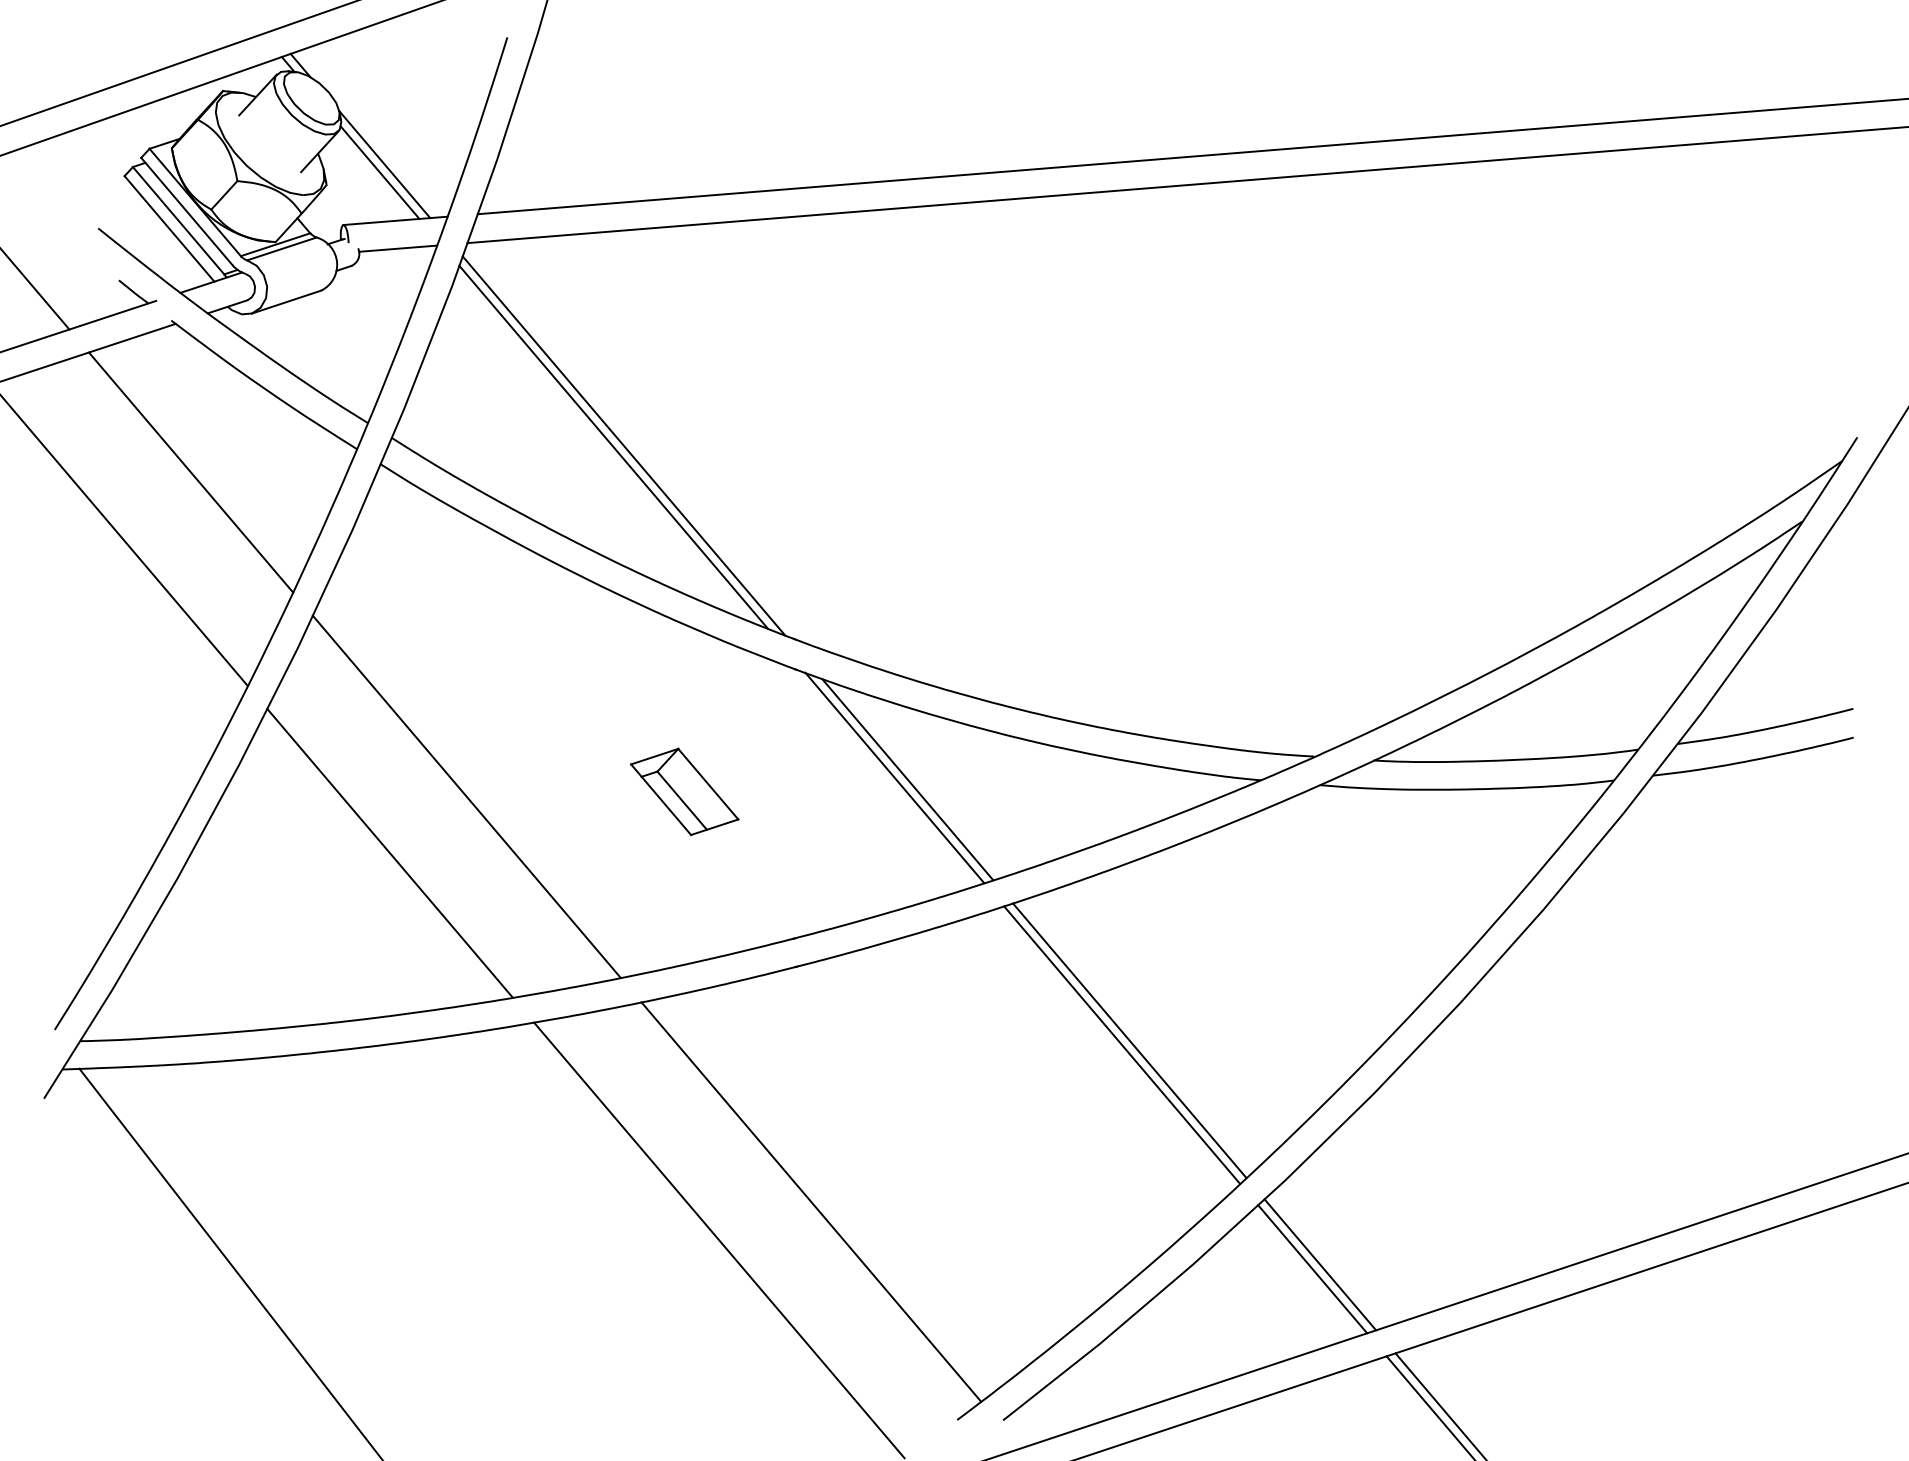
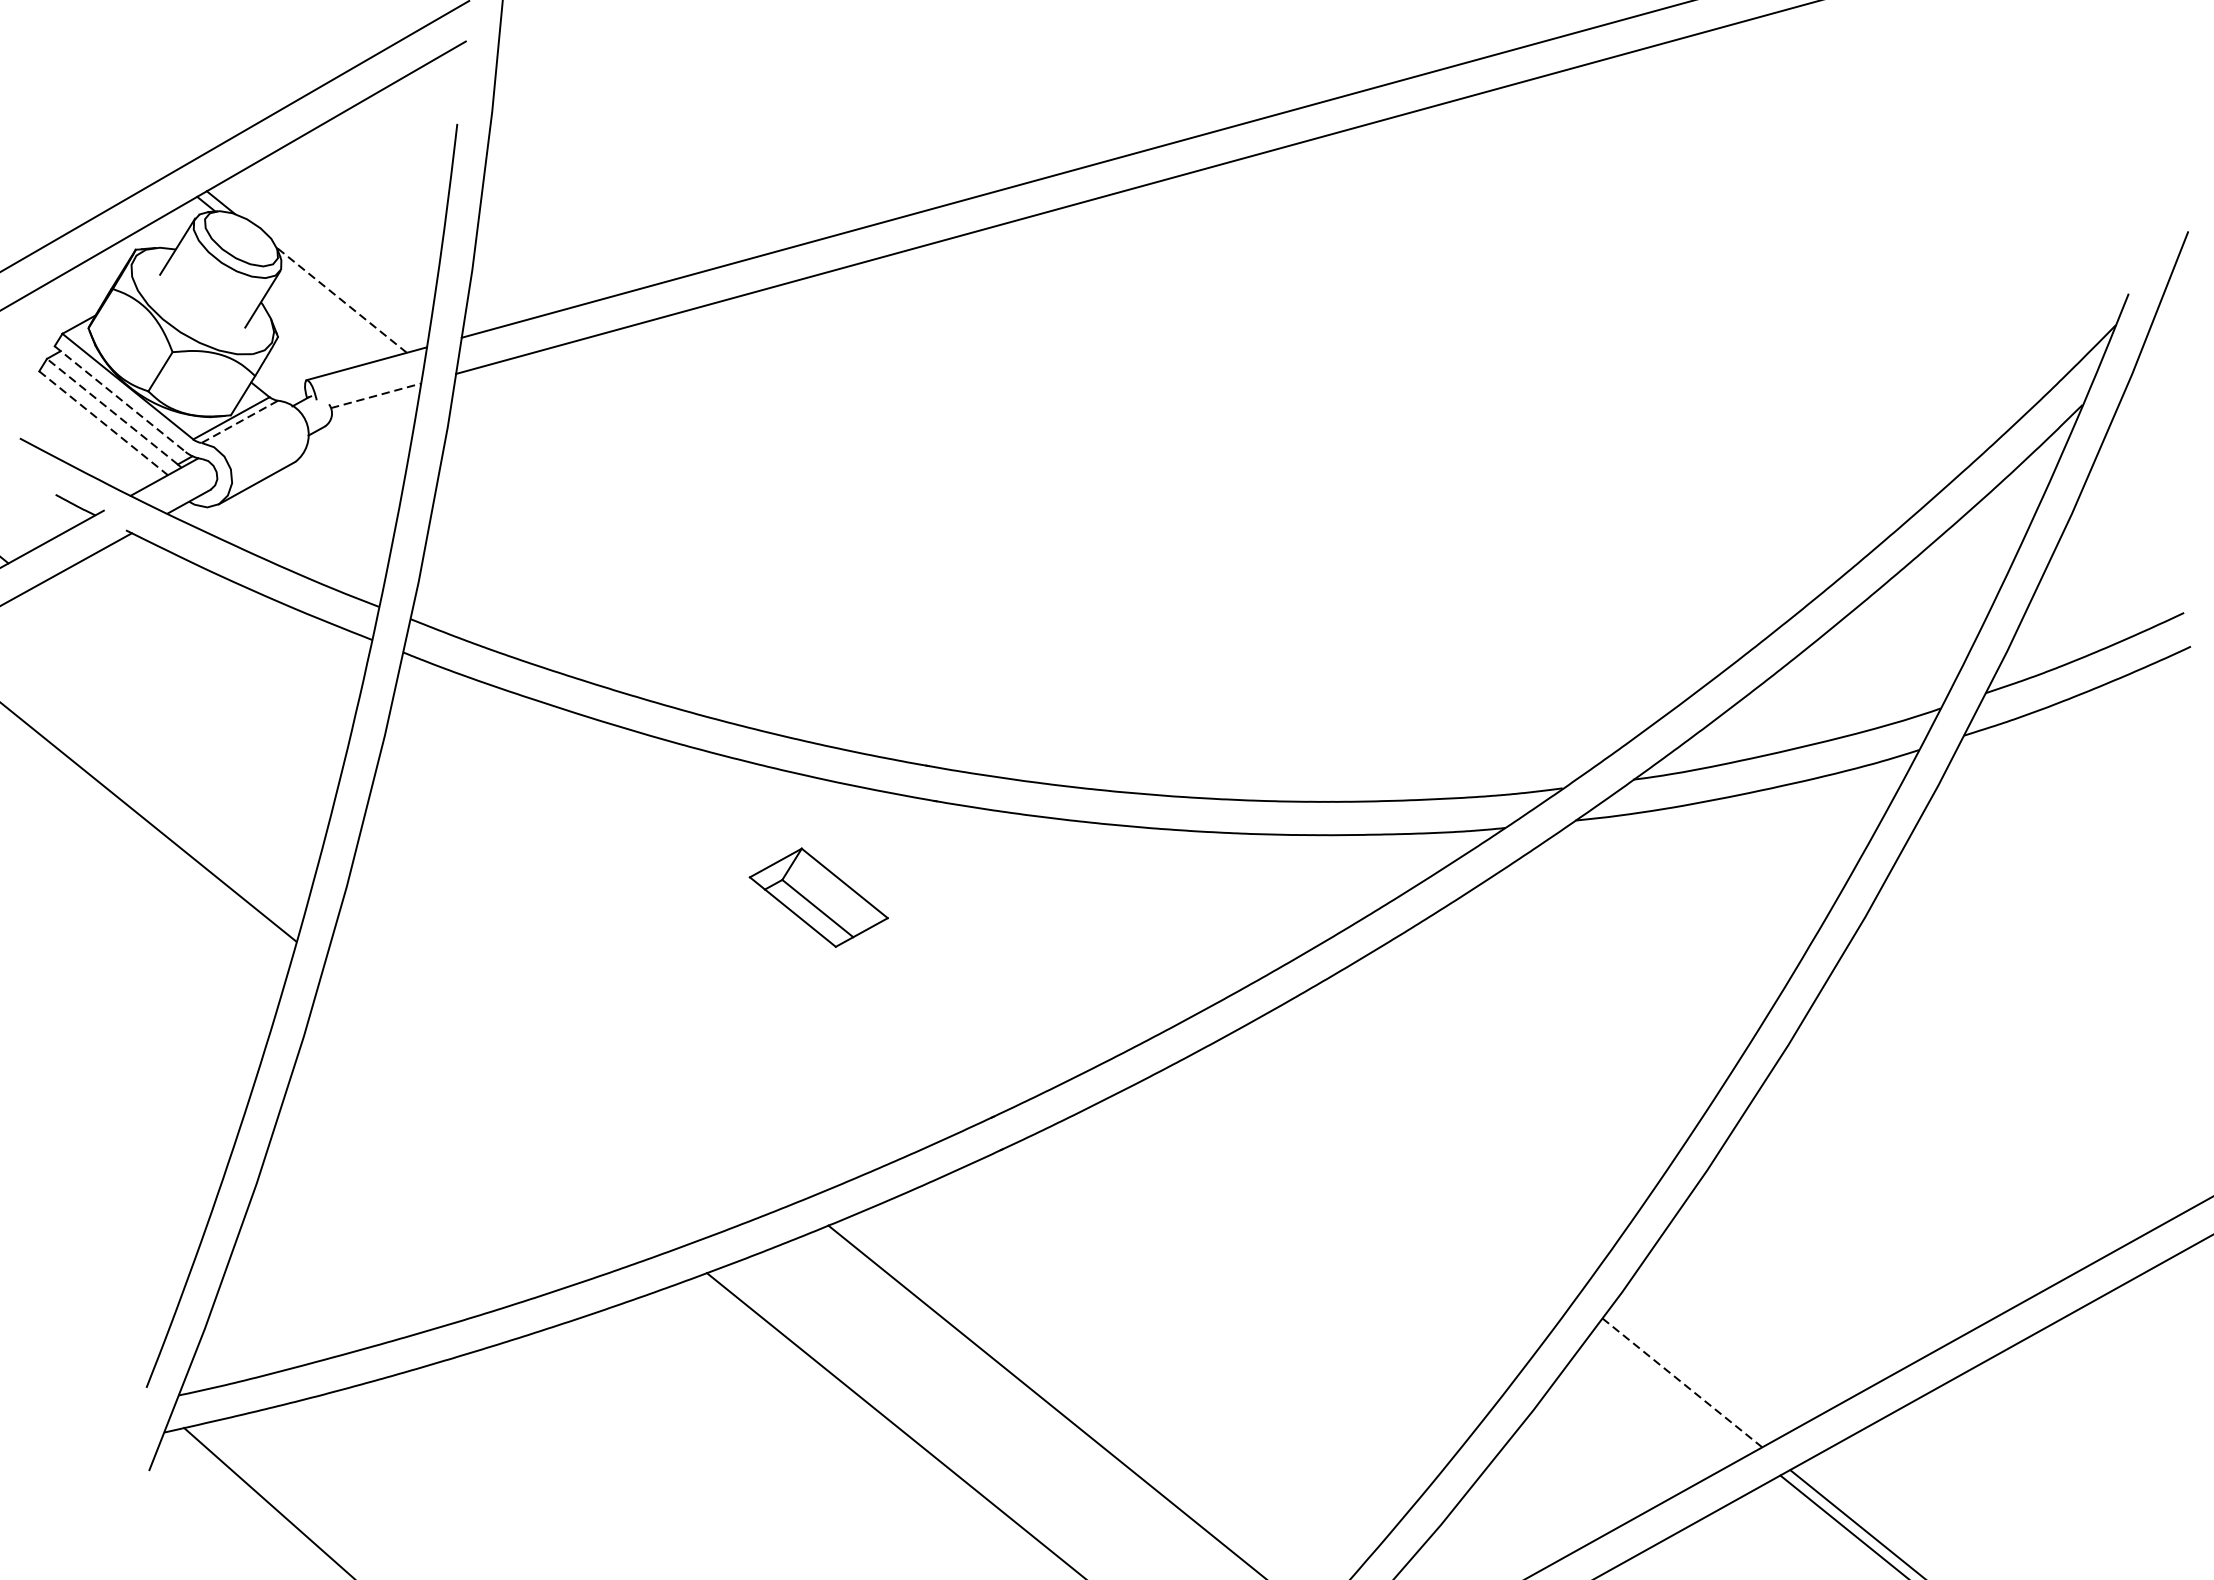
line: (384, 164) -> (341, 300), solid -> dashed
line: (379, 172) -> (337, 310), removed
line: (187, 211) -> (120, 398), solid -> dashed
line: (178, 220) -> (112, 411), solid -> dashed
line: (169, 229) -> (103, 423), solid -> dashed
line: (281, 248) -> (239, 421), solid -> dashed
line: (398, 248) -> (376, 395), solid -> dashed
line: (623, 445) -> (683, 576), removed
line: (613, 446) -> (672, 580), removed
line: (191, 472) -> (183, 704), removed
line: (894, 777) -> (1075, 905), removed
line: (907, 779) -> (1090, 905), removed
part: (684, 791) -> (818, 897), moved
line: (466, 796) -> (577, 1022), removed
line: (389, 852) -> (499, 1105), removed
line: (1129, 1040) -> (1408, 1162), removed
line: (1122, 1044) -> (1401, 1168), removed
line: (1320, 1264) -> (1682, 1382), solid -> dashed
line: (1312, 1269) -> (1674, 1390), removed

